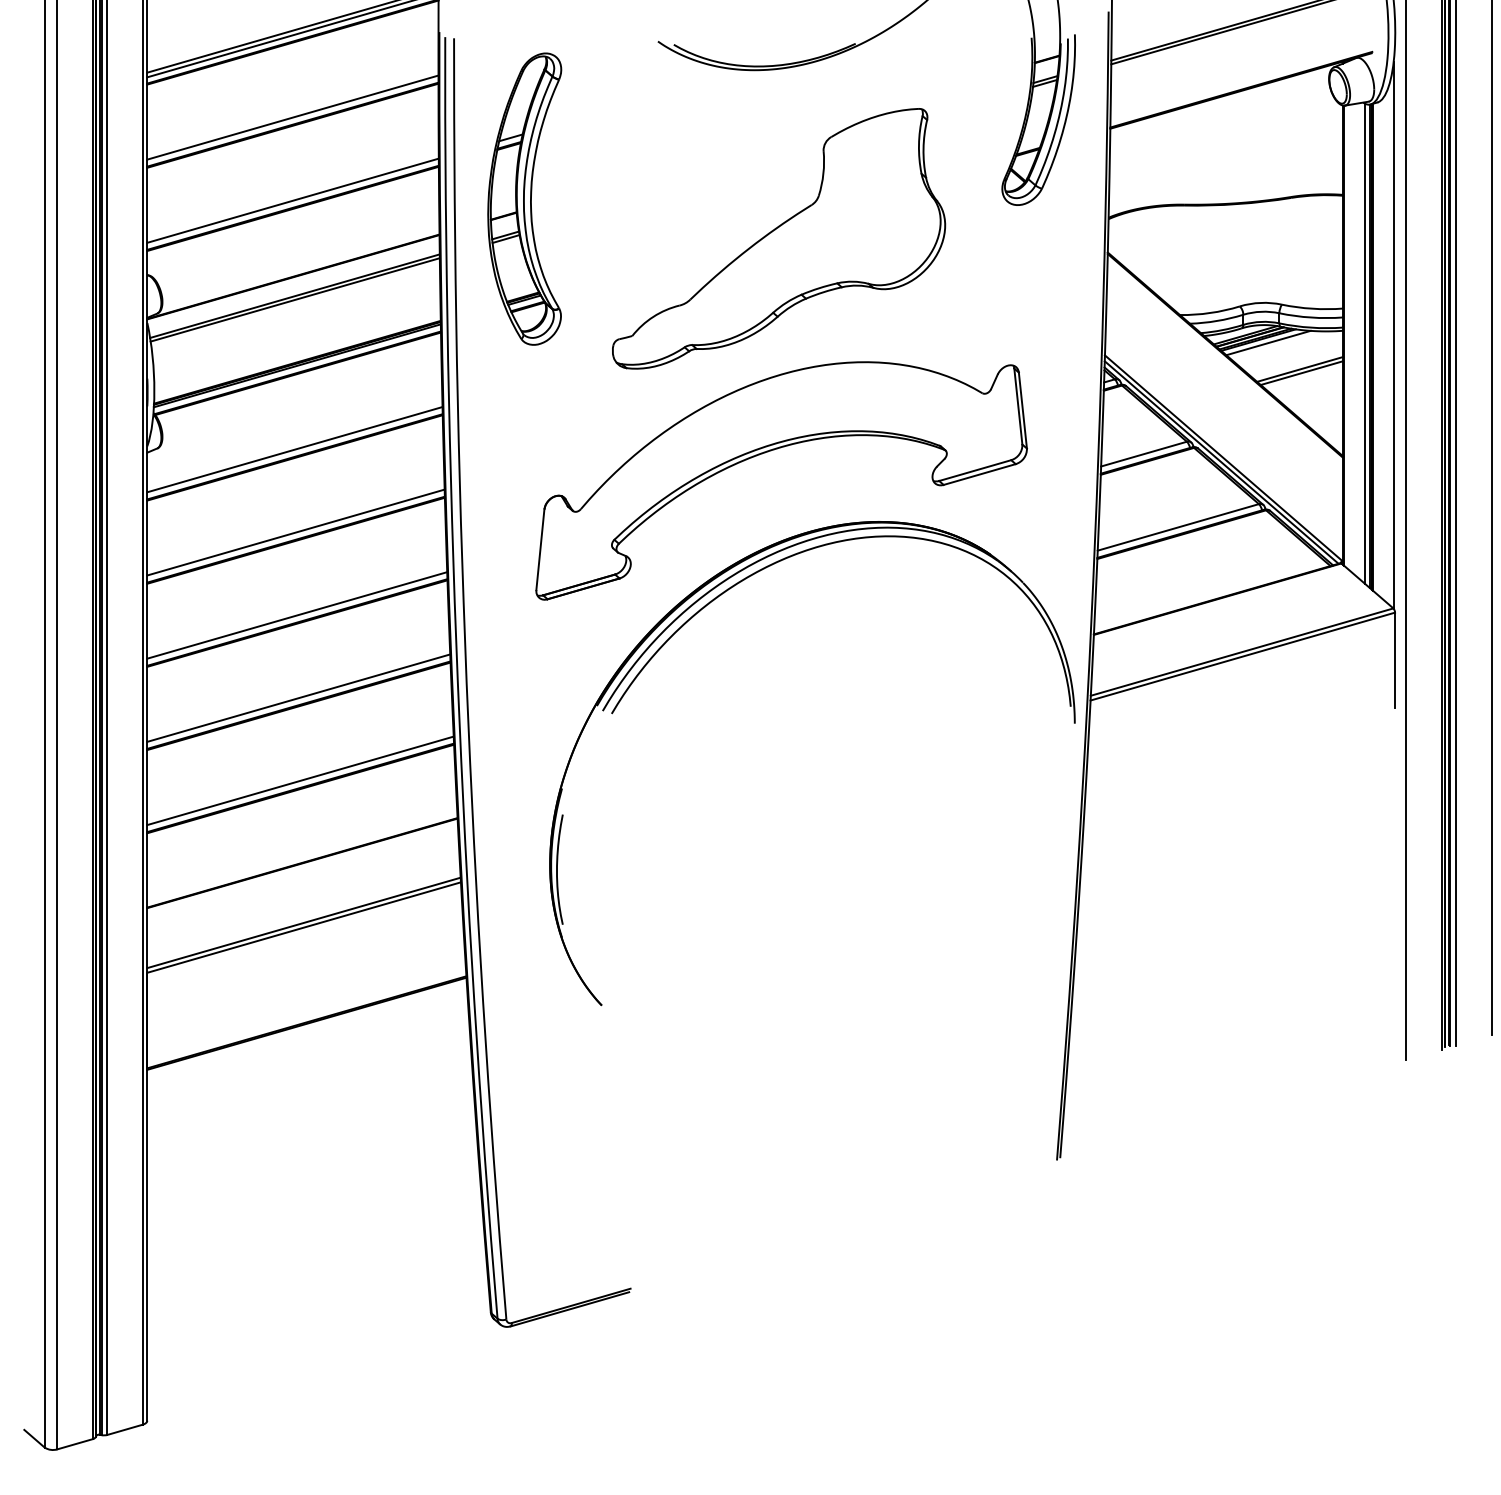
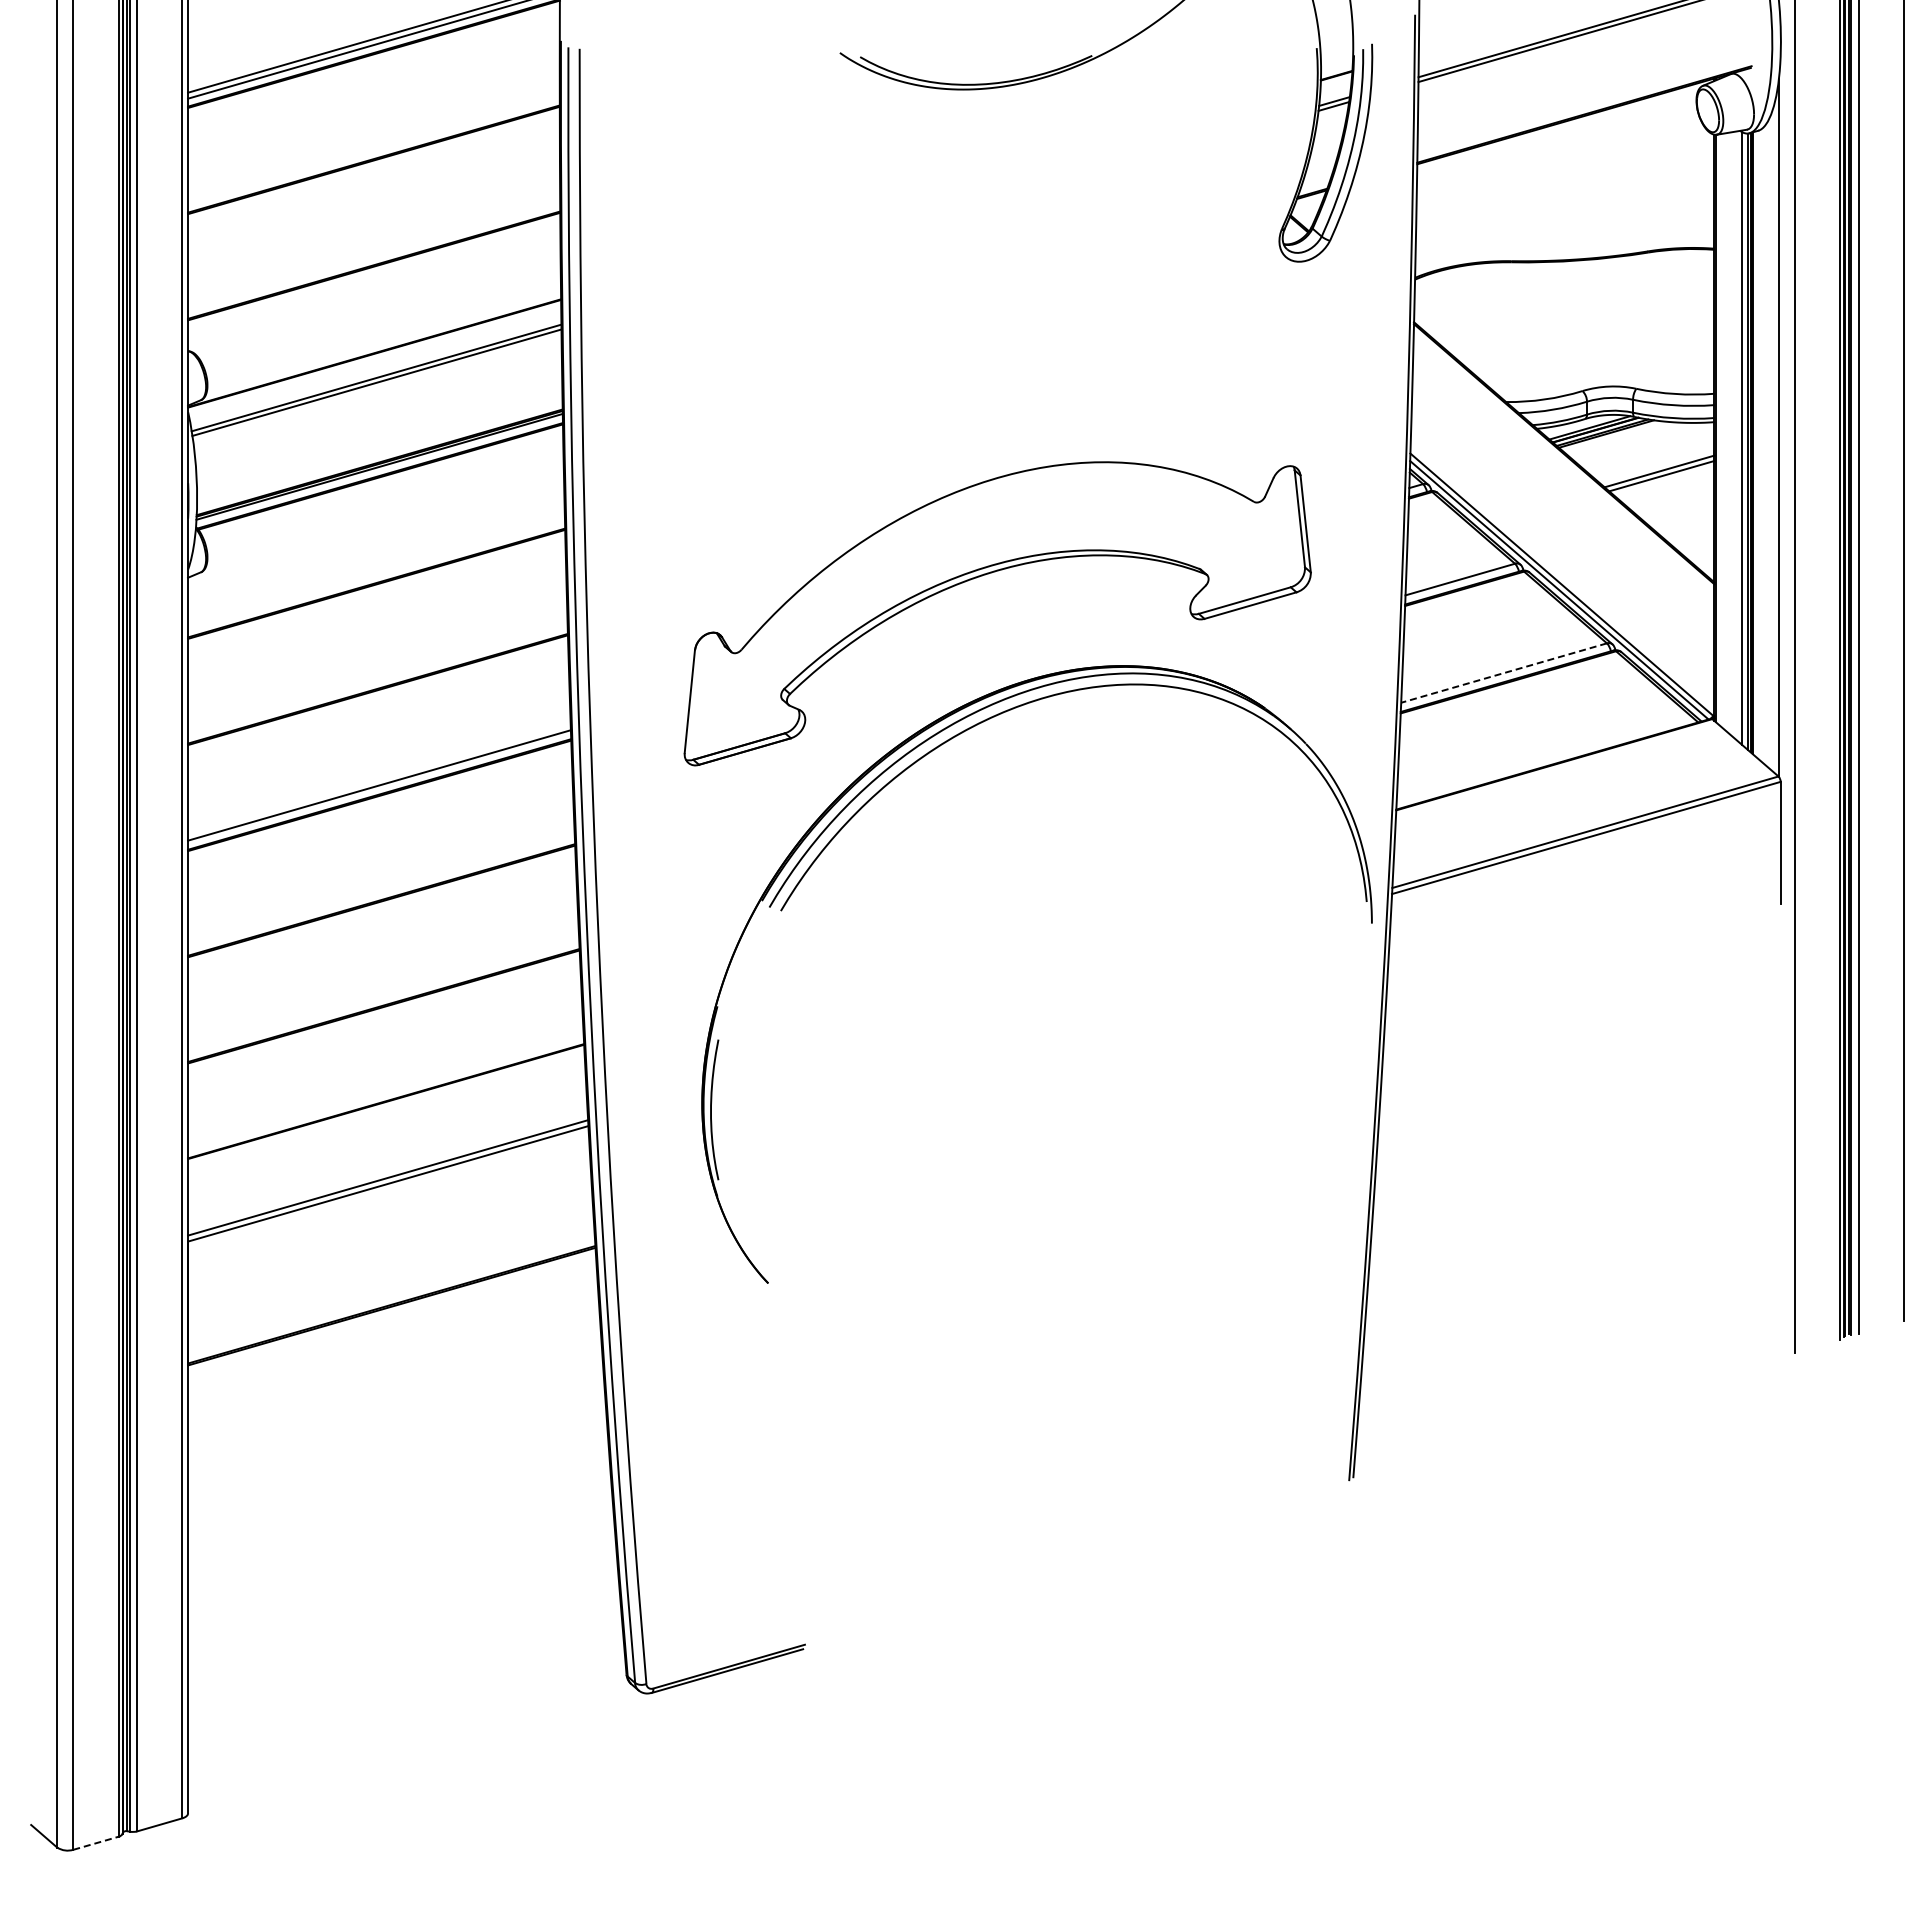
line: (292, 117) -> (373, 149), removed
part: (524, 198) -> (669, 253), removed
line: (293, 200) -> (374, 255), removed
part: (779, 238) -> (994, 304), removed
line: (1268, 342) -> (1619, 437), removed
line: (294, 449) -> (376, 573), removed
line: (1177, 527) -> (1503, 673), solid -> dashed
line: (295, 532) -> (377, 679), removed
line: (298, 697) -> (381, 890), removed
line: (300, 780) -> (383, 996), removed
line: (74, 1444) -> (95, 1843), solid -> dashed

